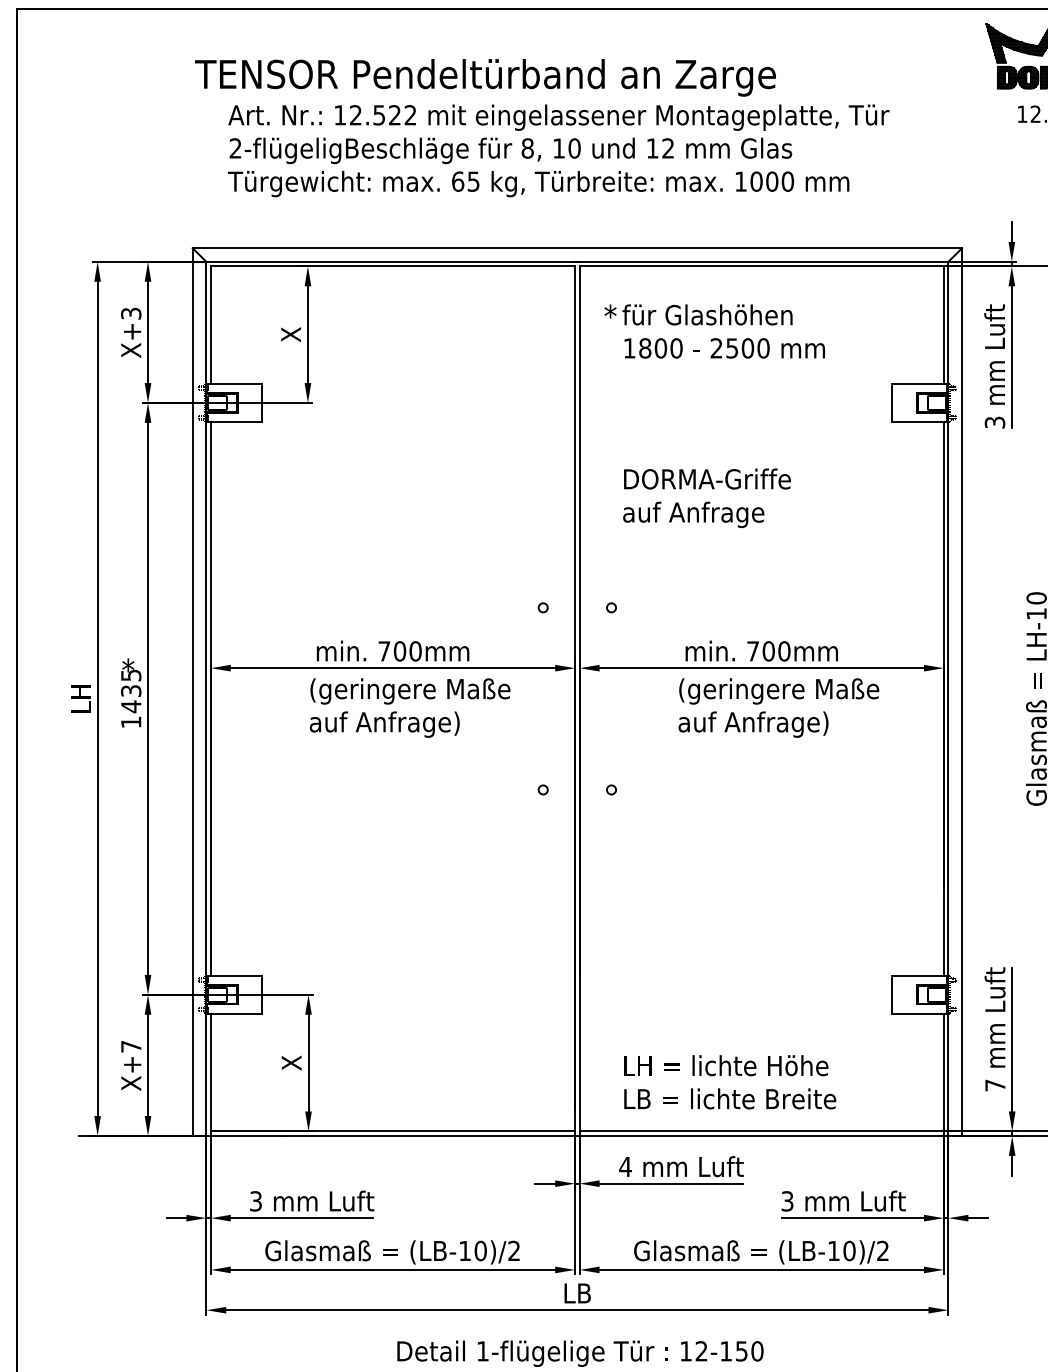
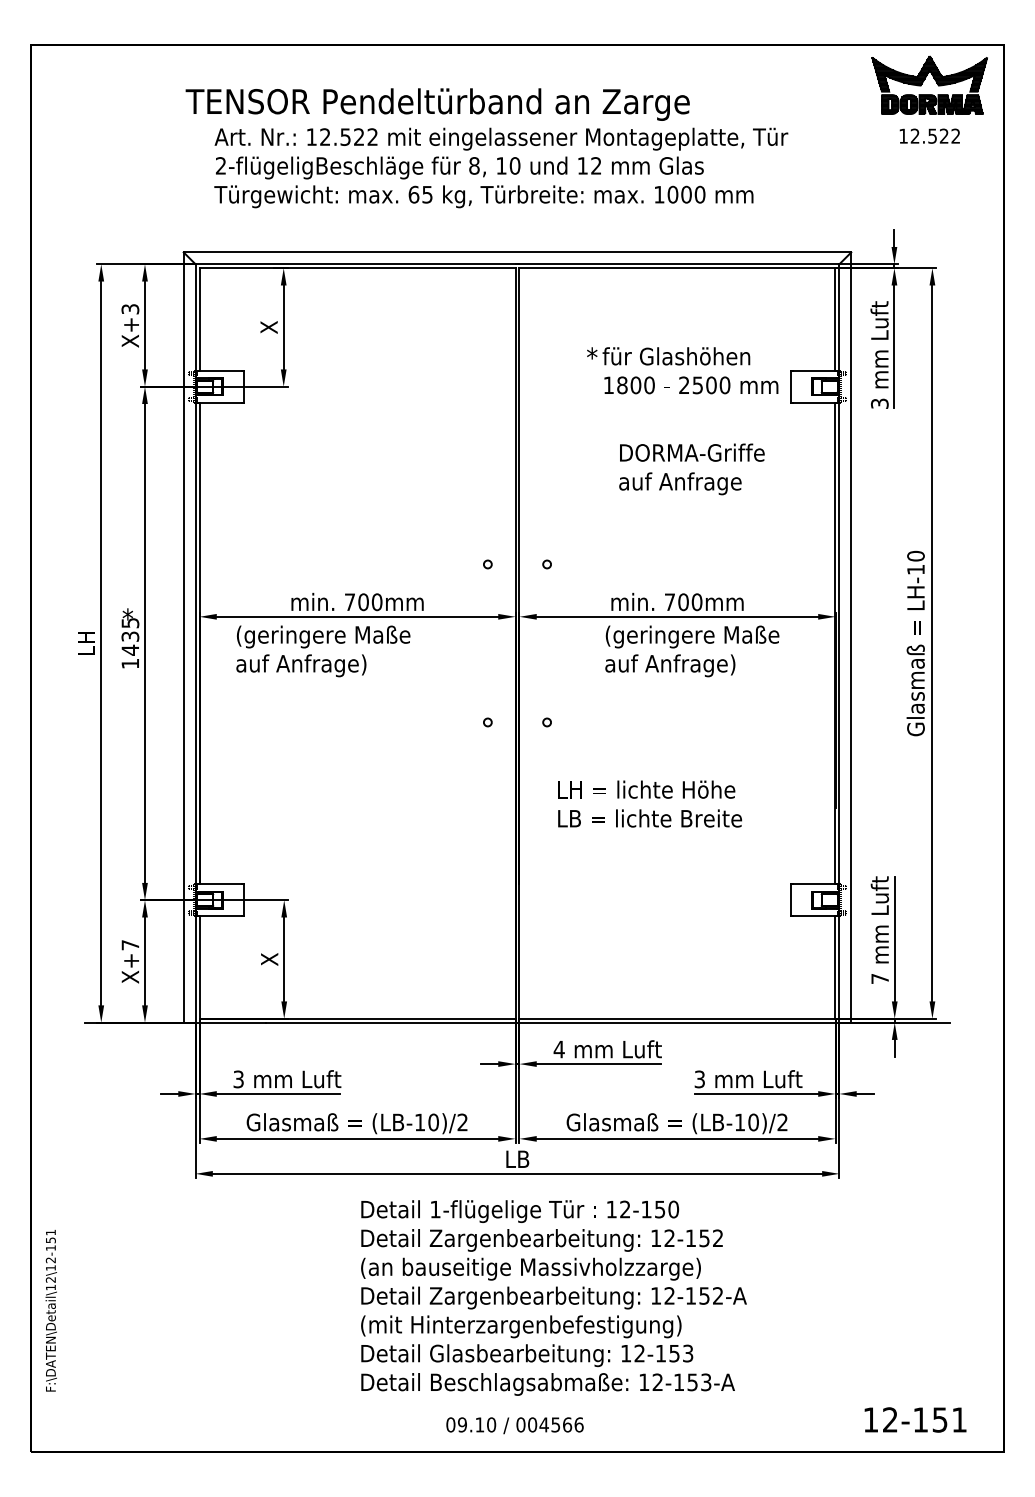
text: (714, 331) -> (682, 370), moved
text: (706, 498) -> (691, 469), moved
text: (410, 708) -> (323, 651), moved
text: (730, 1081) -> (650, 803), moved

